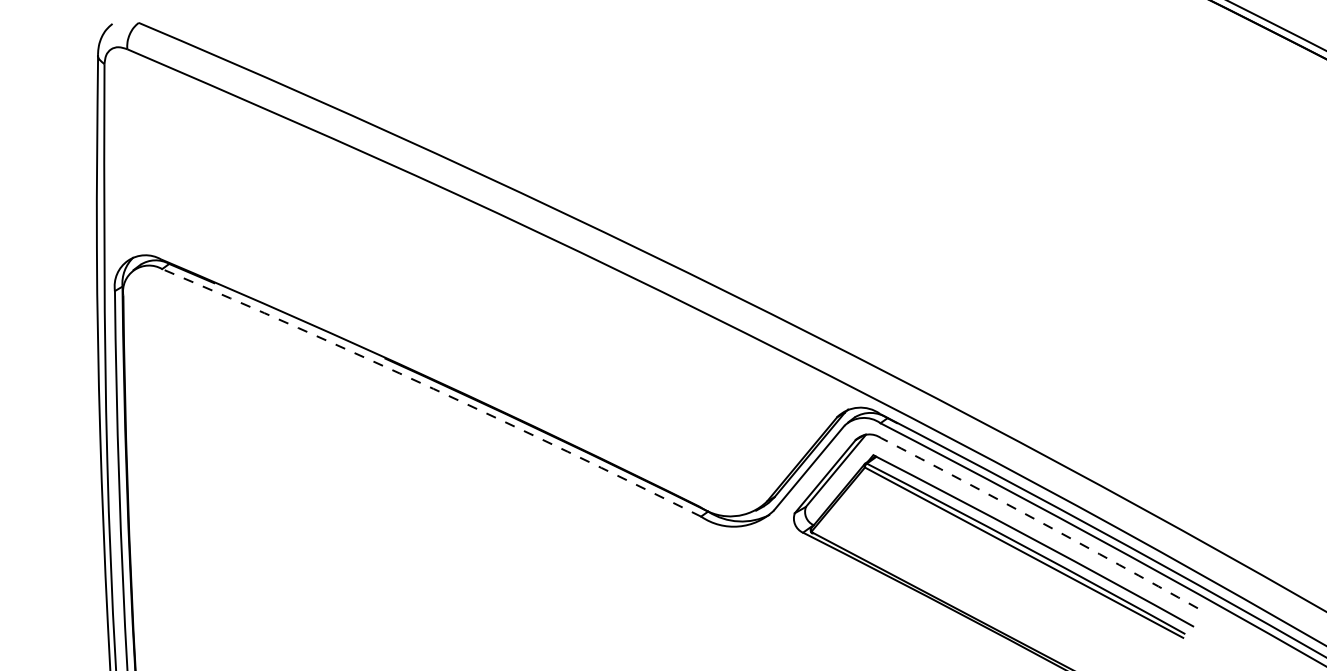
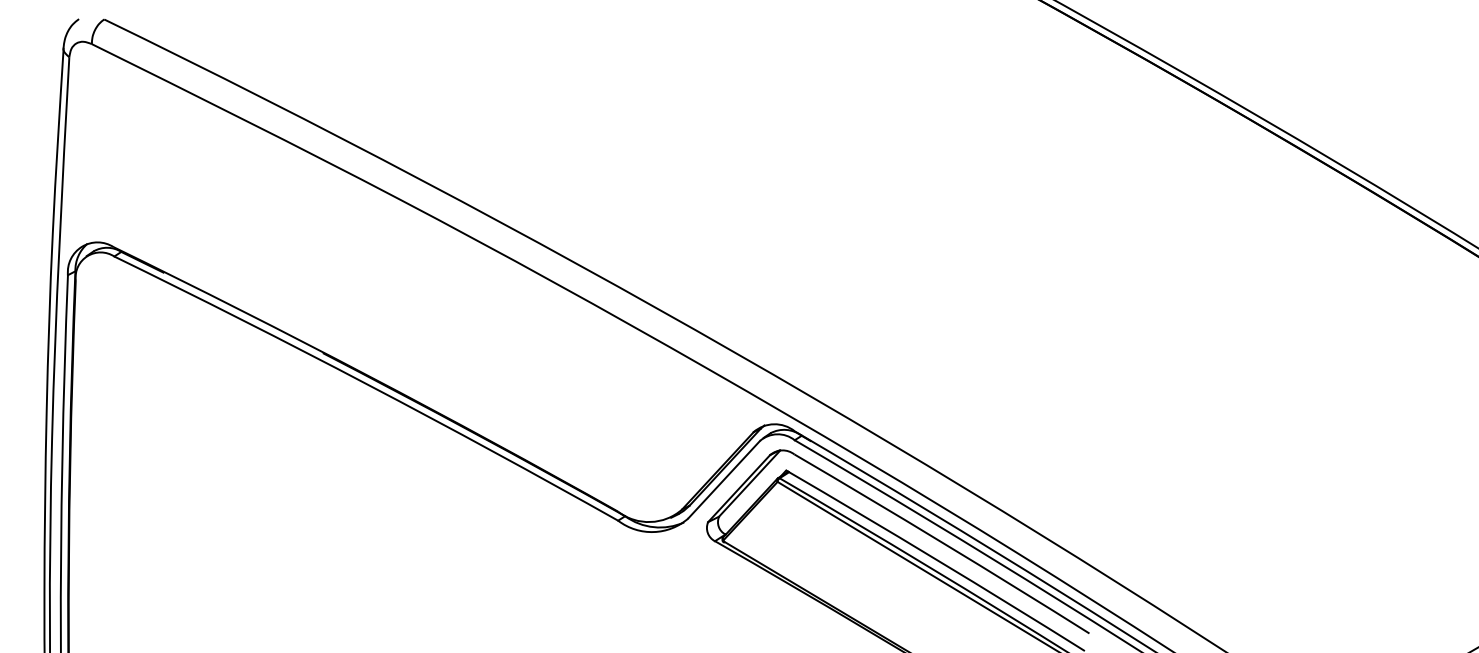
arc: (433, 388) -> (368, 384), dashed -> solid
arc: (1039, 521) -> (942, 542), dashed -> solid

